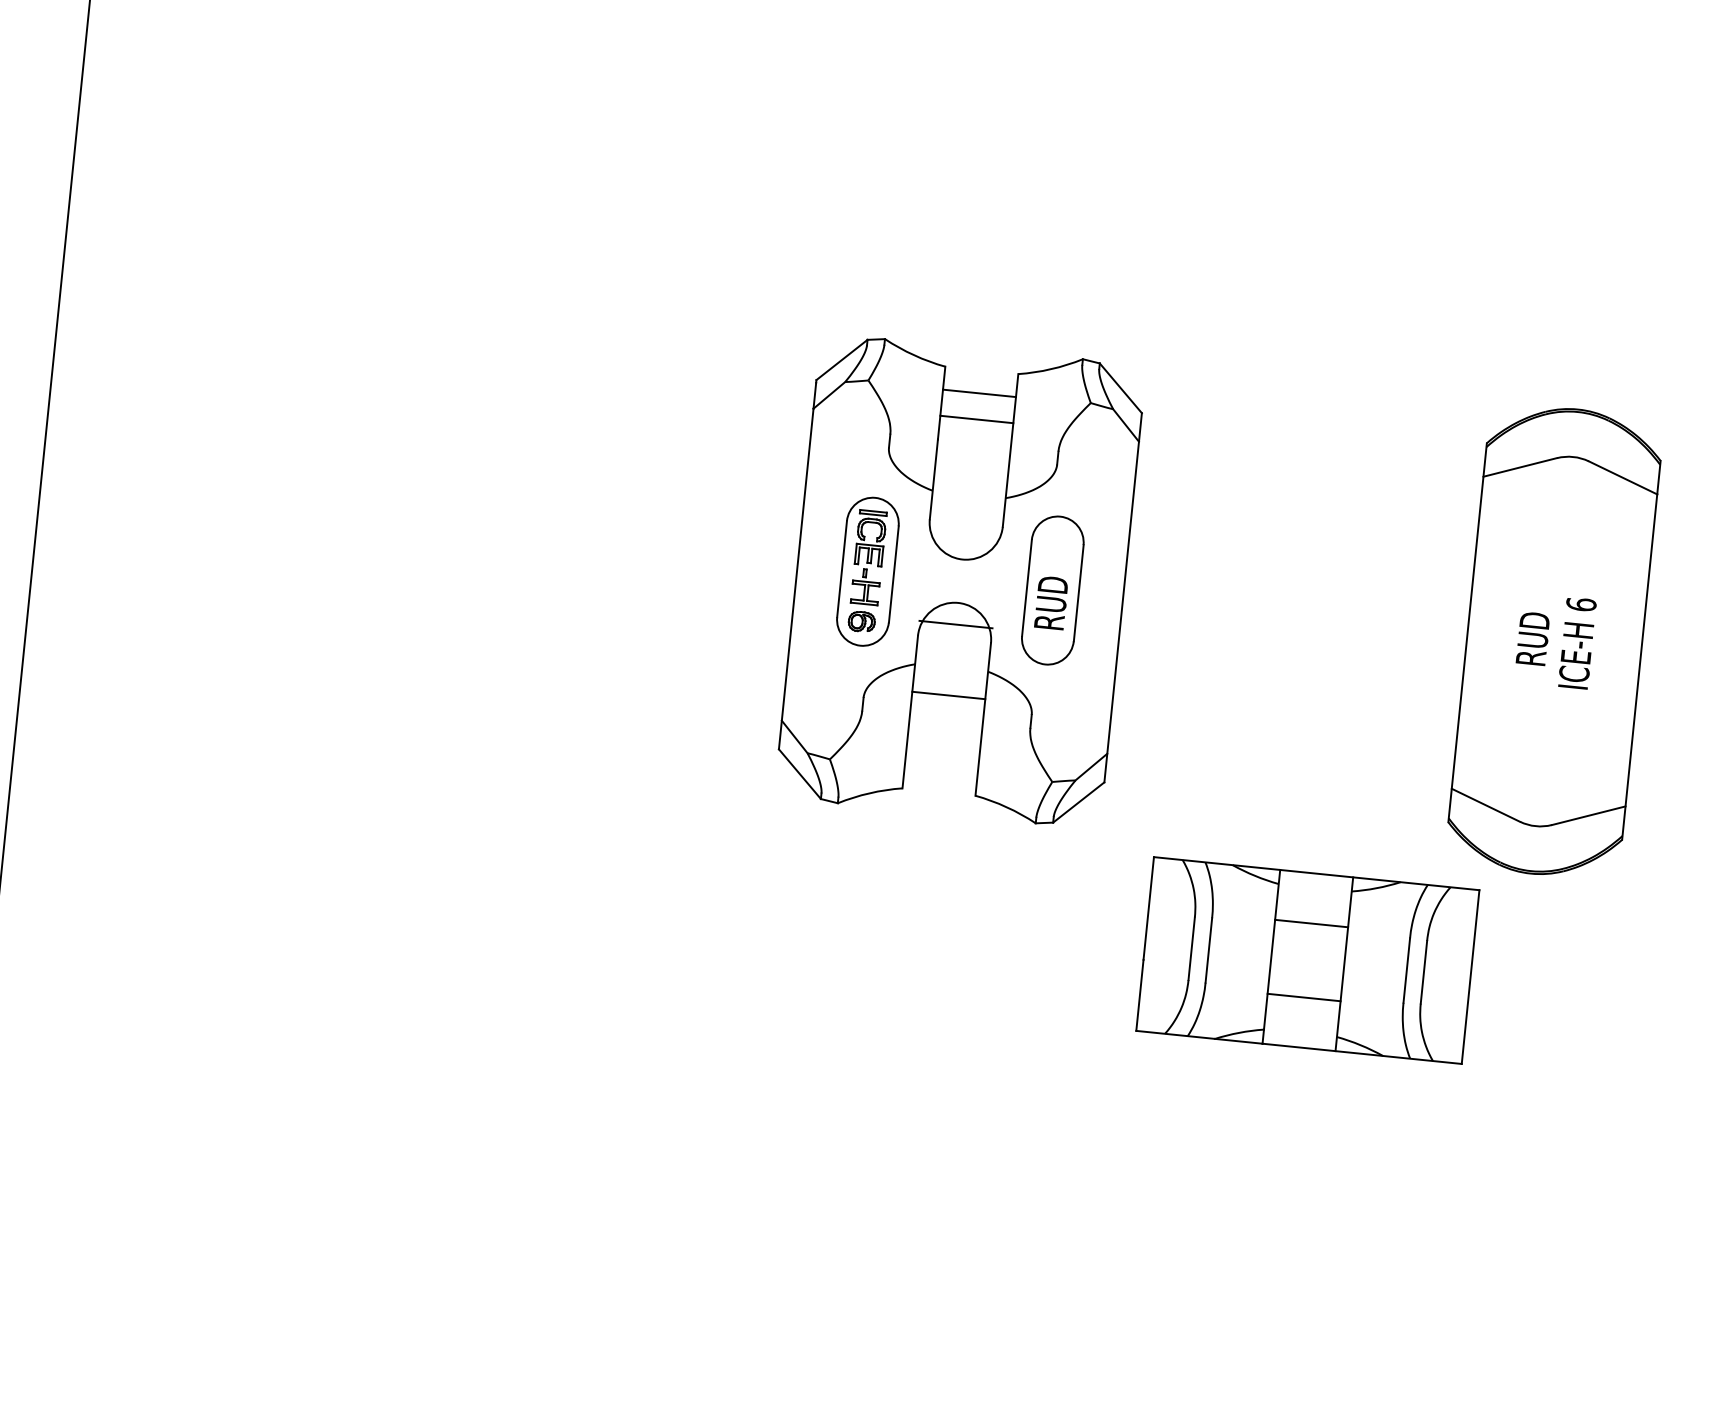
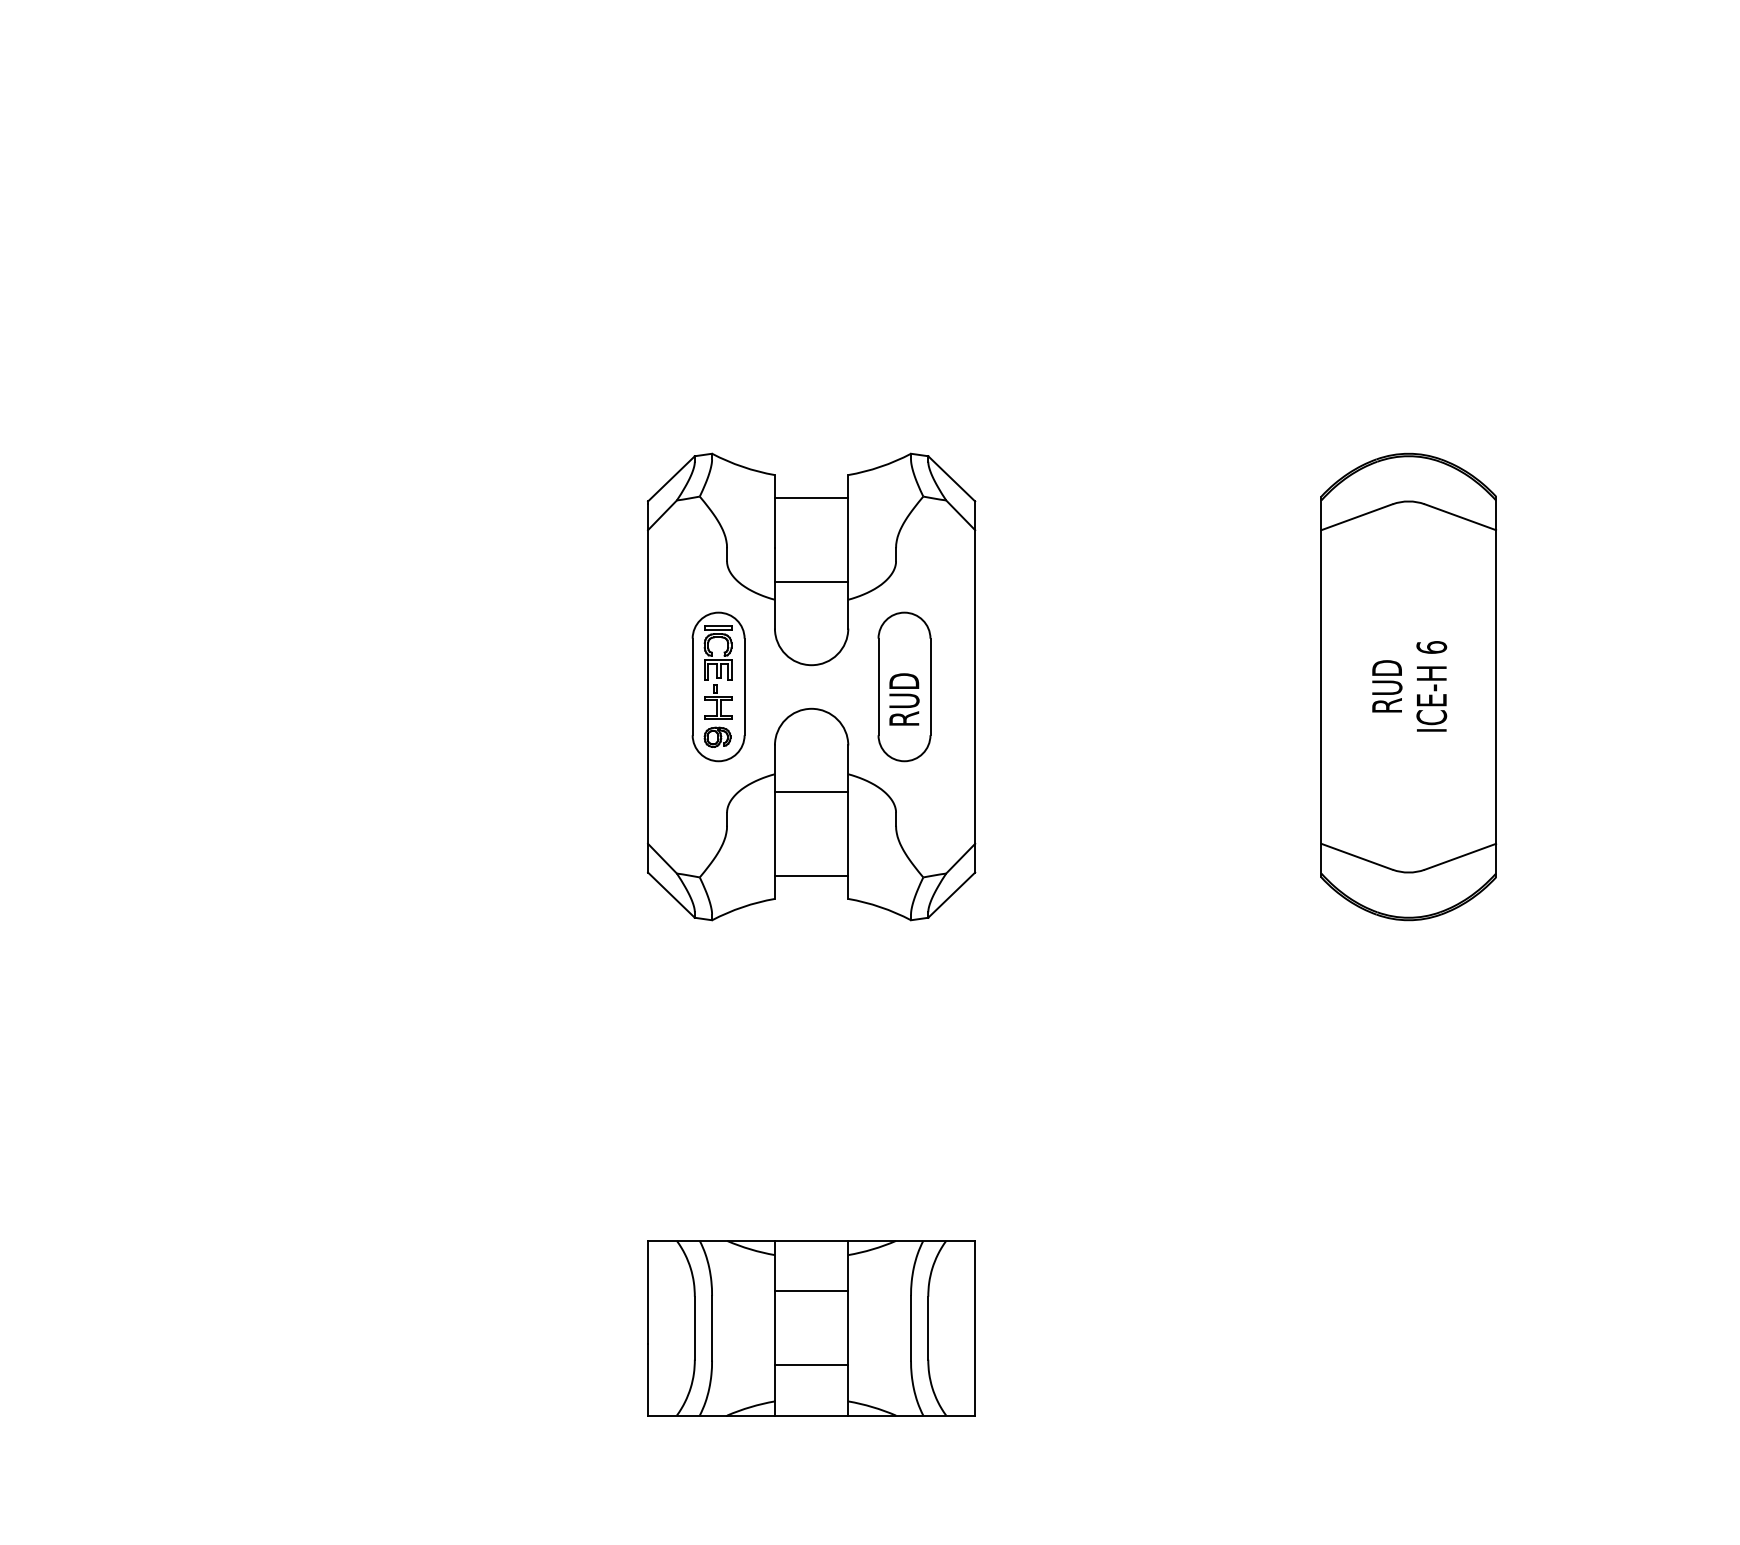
line: (976, 419) -> (811, 582), moved
line: (955, 624) -> (811, 791), moved
line: (948, 695) -> (811, 875), moved
part: (1307, 960) -> (811, 1328), moved

